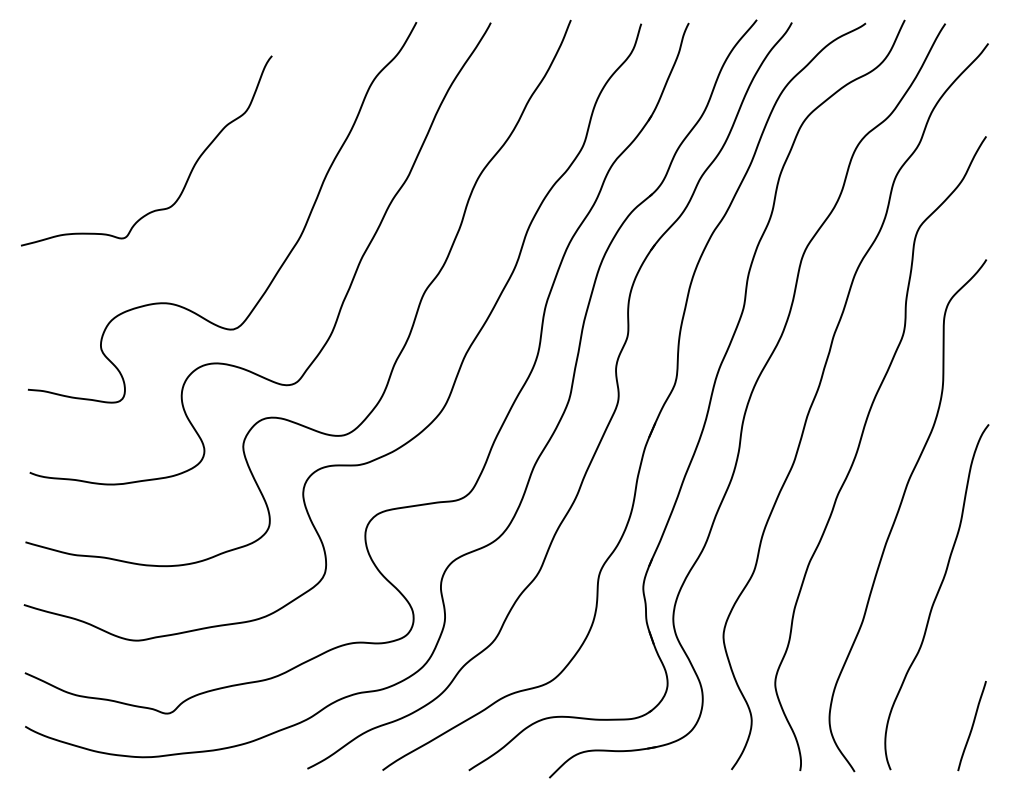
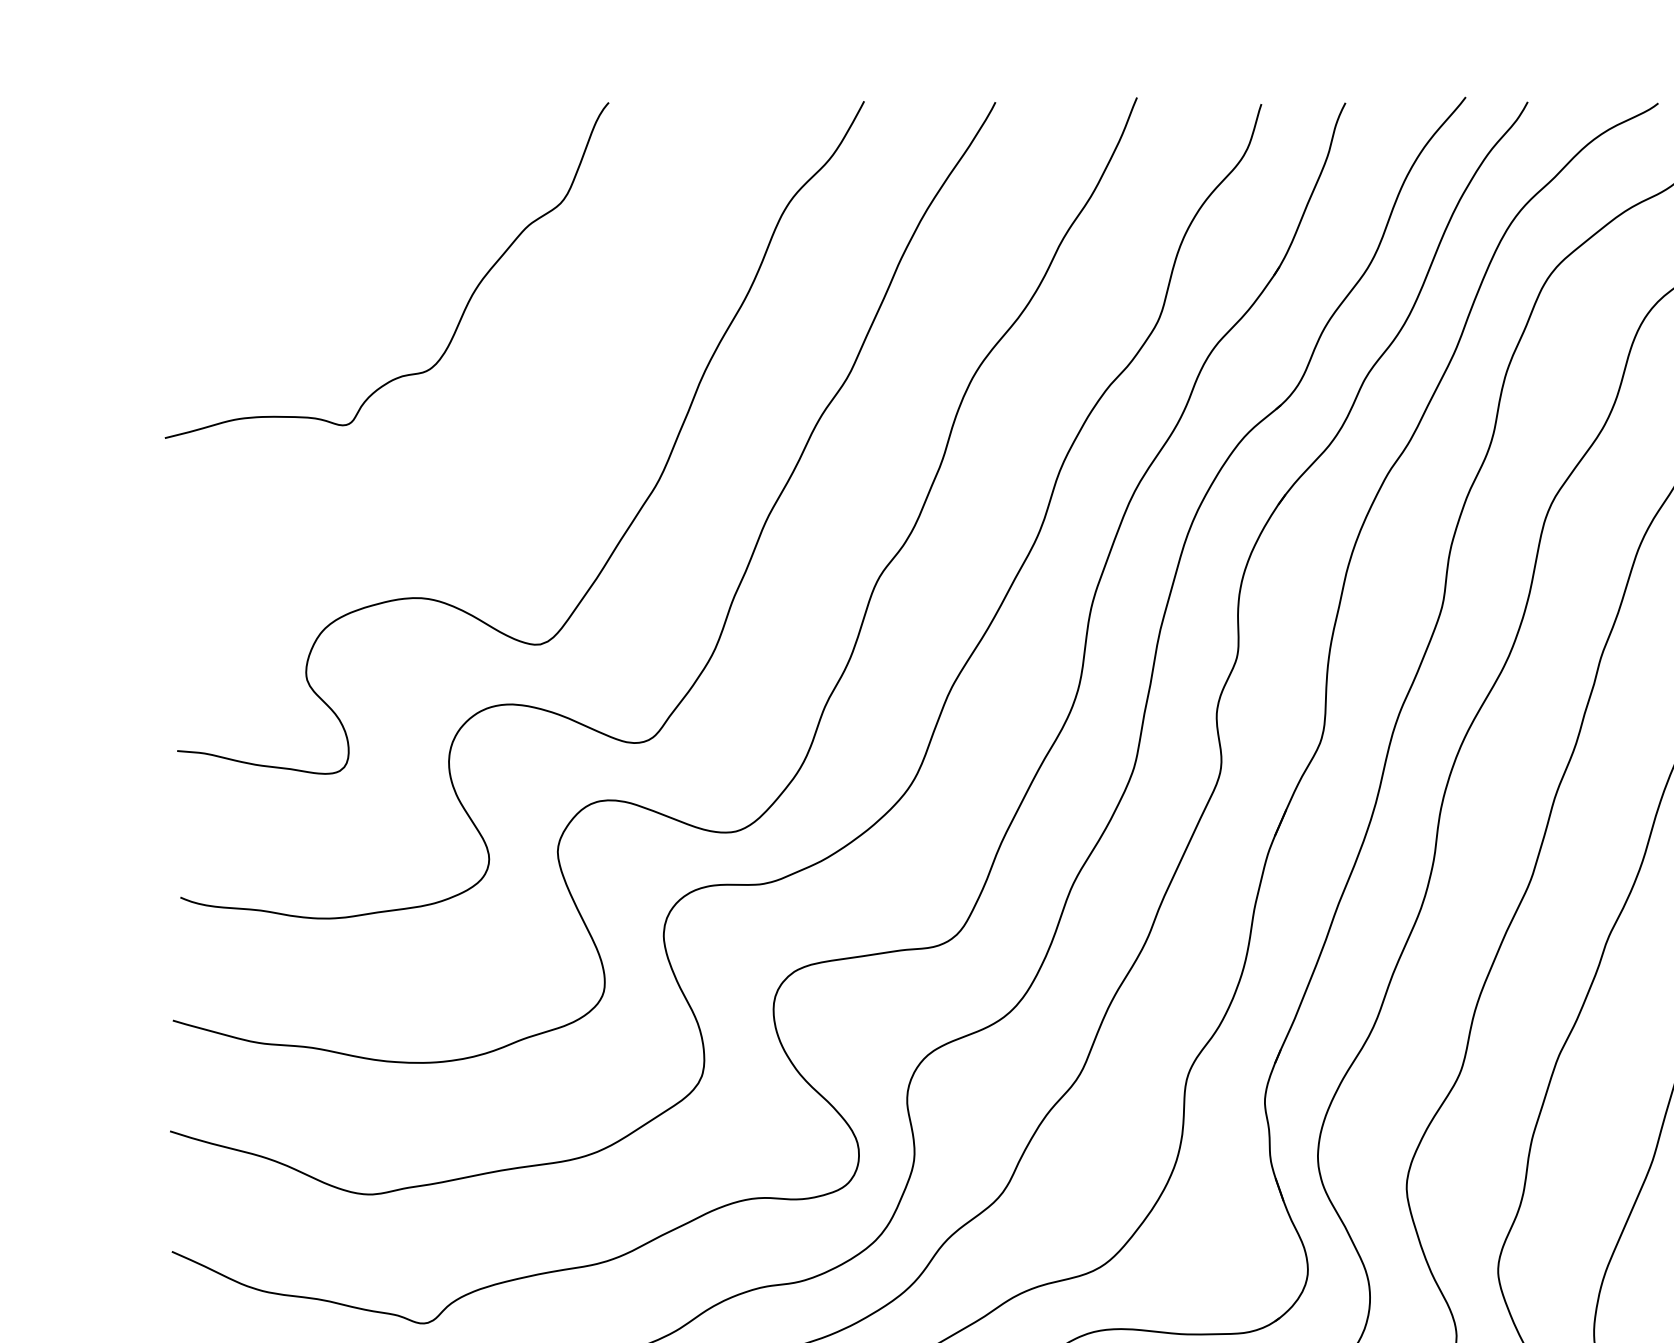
curve: (190, 171) -> (464, 306), moved

